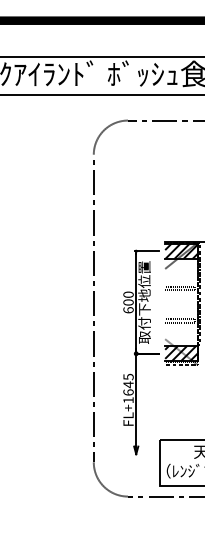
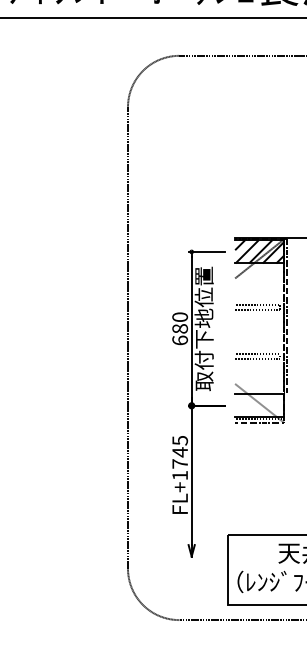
text: (128, 302) -> (180, 328), 600 -> 680
hatch: (181, 353) -> (259, 405), removed
text: (128, 392) -> (180, 463), FL+1645 -> FL+1745

